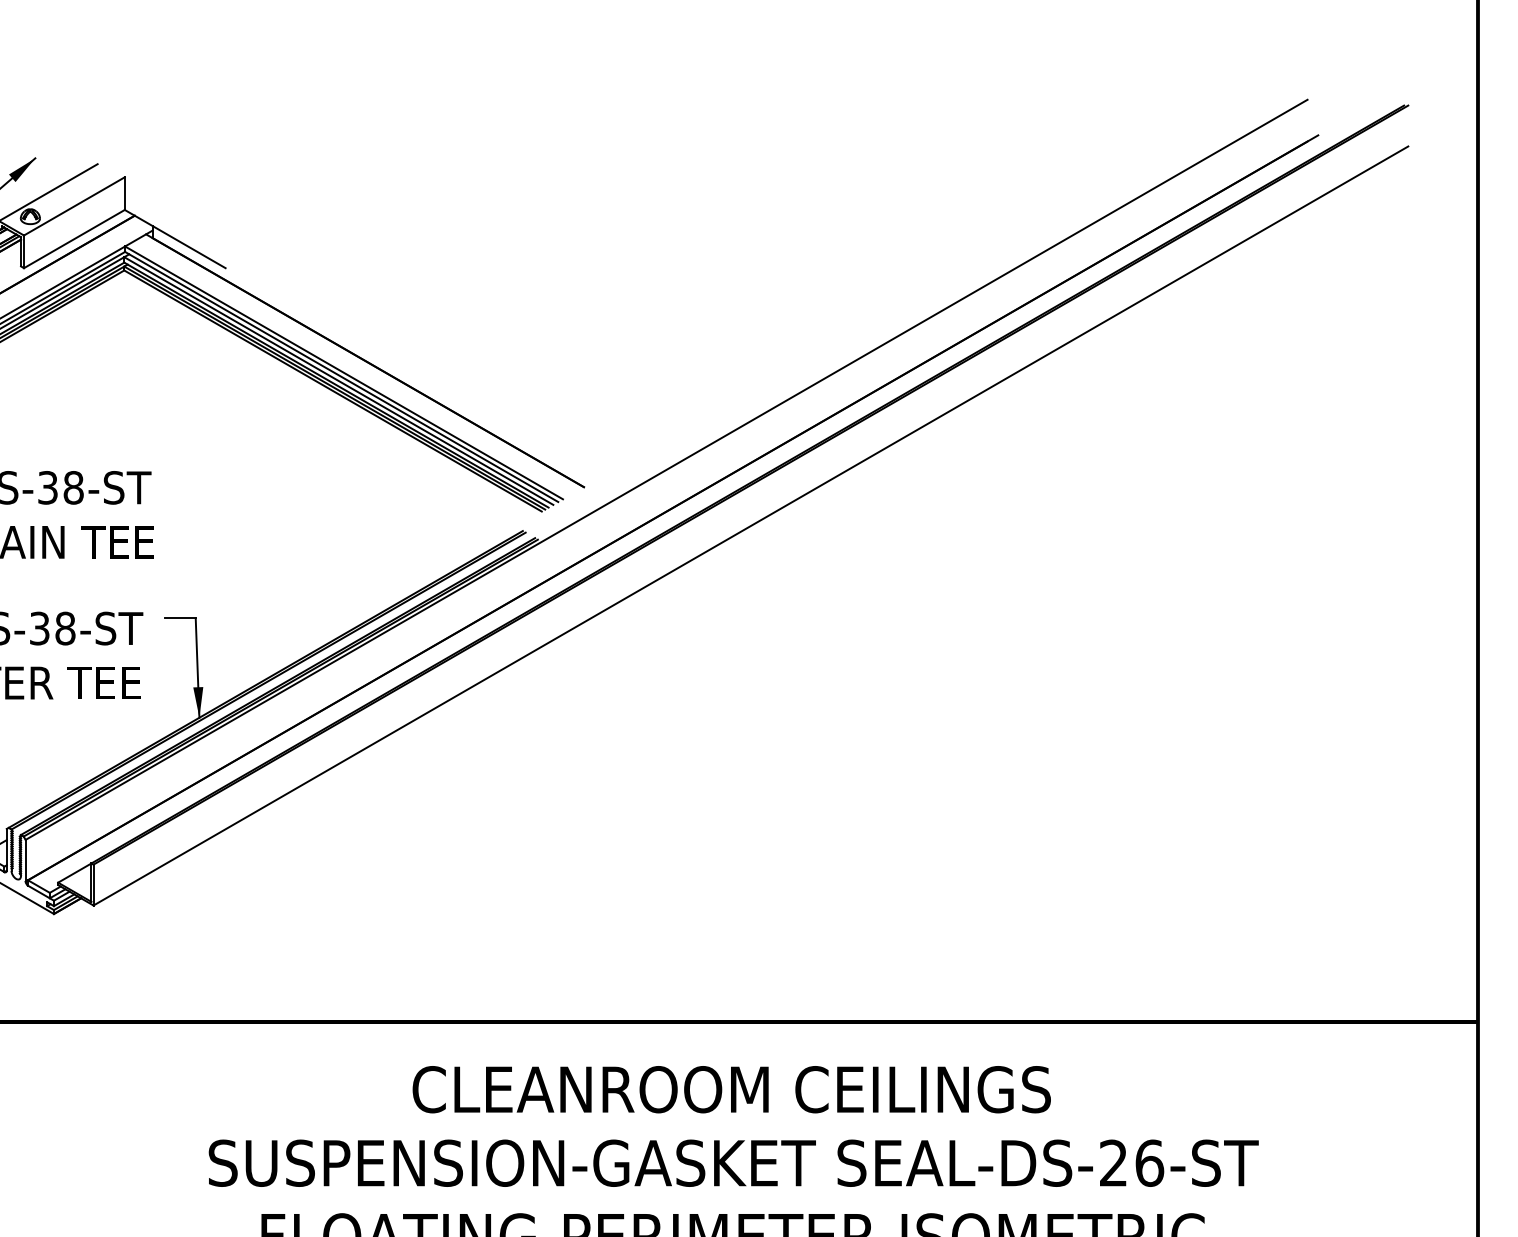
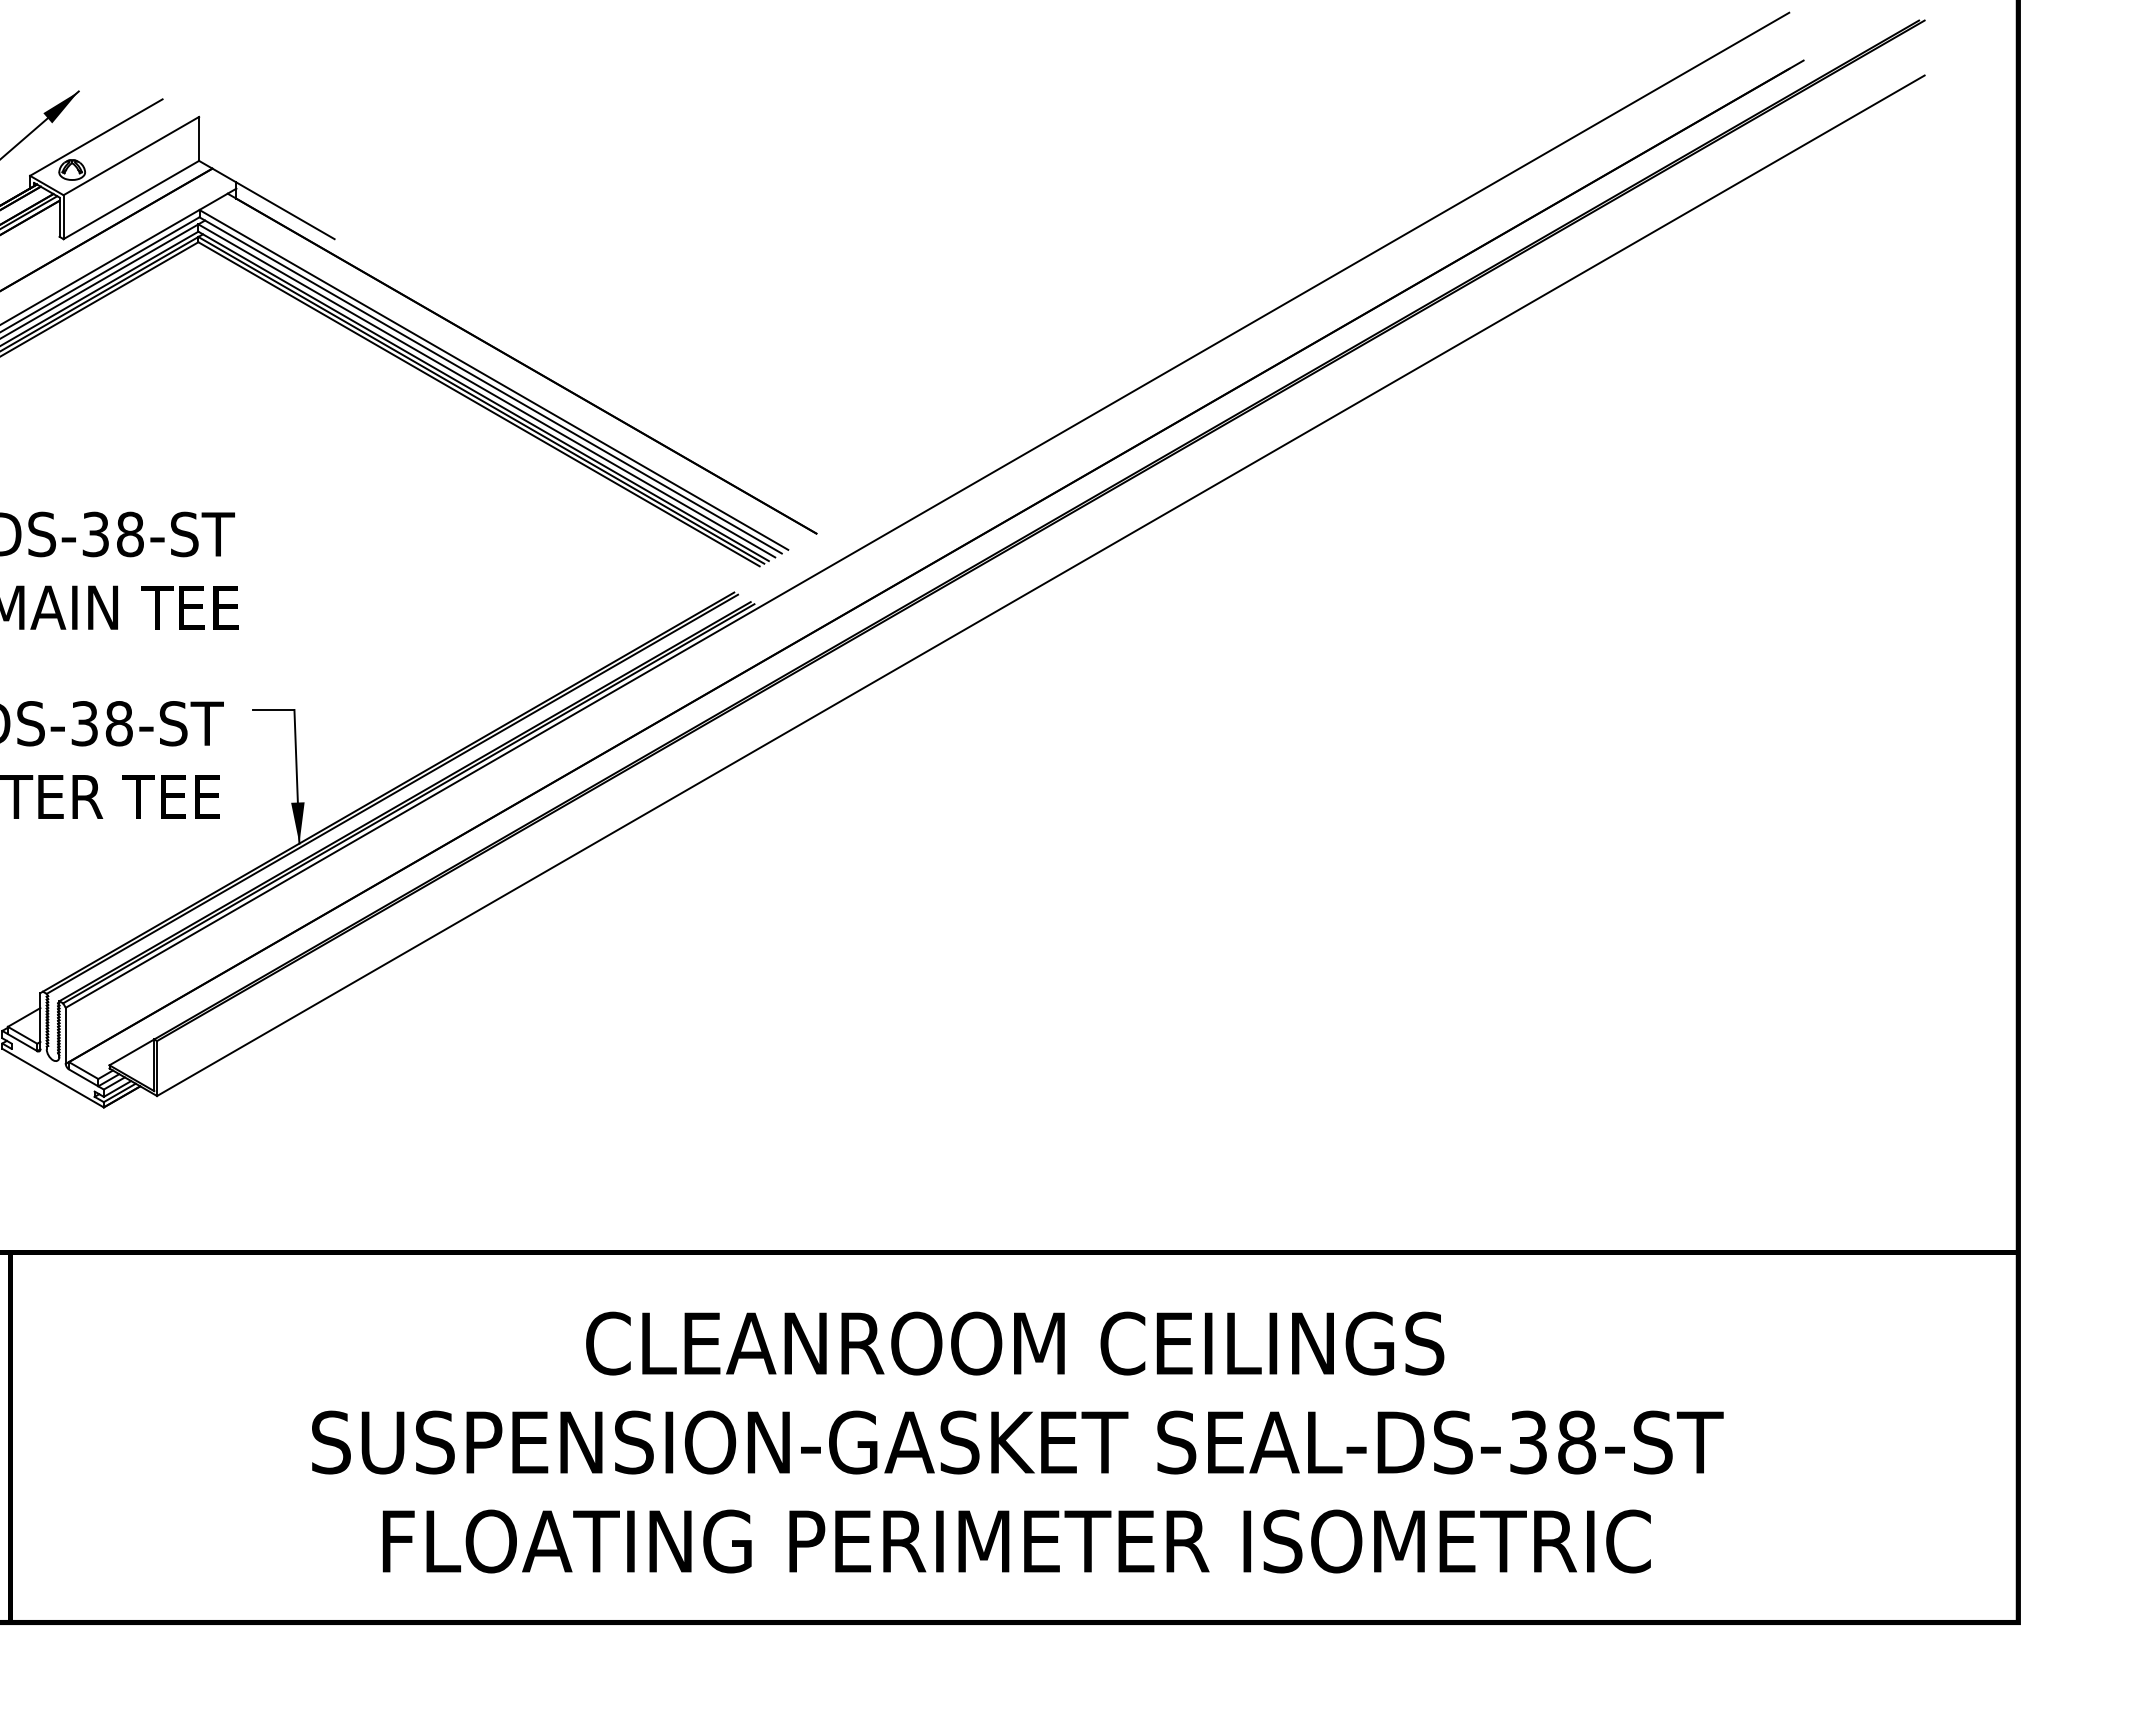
text: (1132, 1163) -> (1553, 1442), SEAL-DS-26-ST -> SEAL-DS-38-ST

